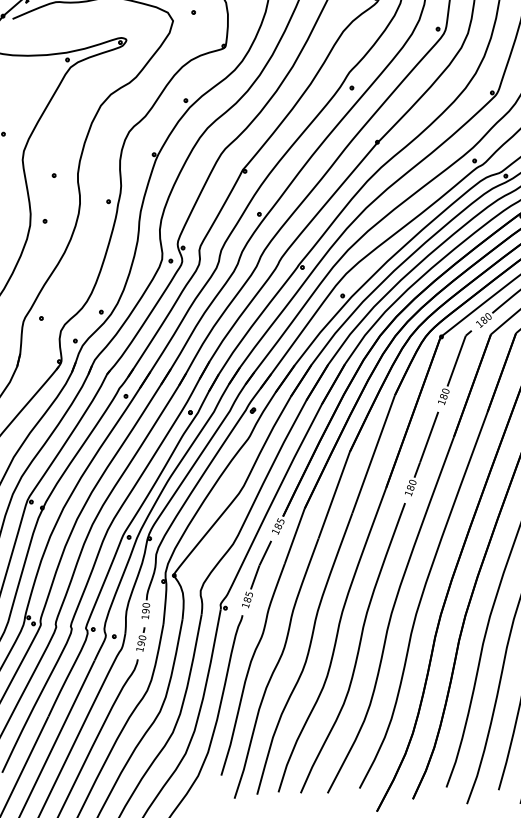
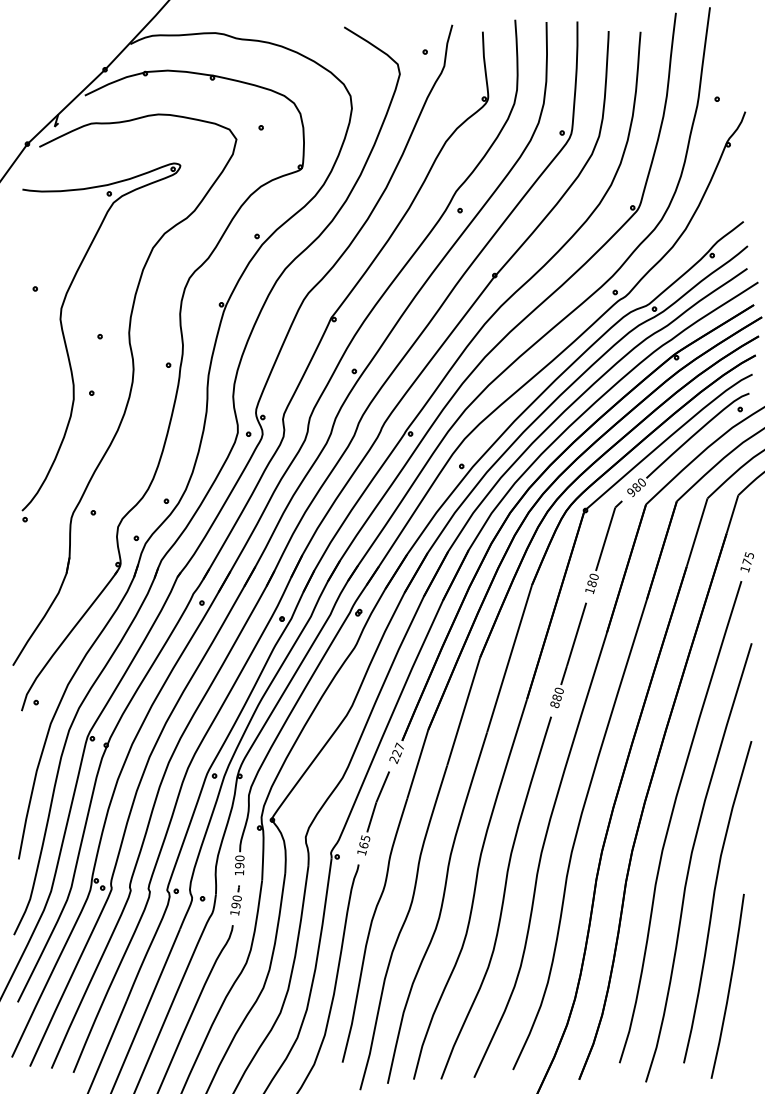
text: (479, 324) -> (631, 492), 180 -> 980
text: (408, 493) -> (554, 704), 180 -> 880
text: (277, 526) -> (396, 753), 185 -> 227
text: (247, 599) -> (363, 845), 185 -> 165

